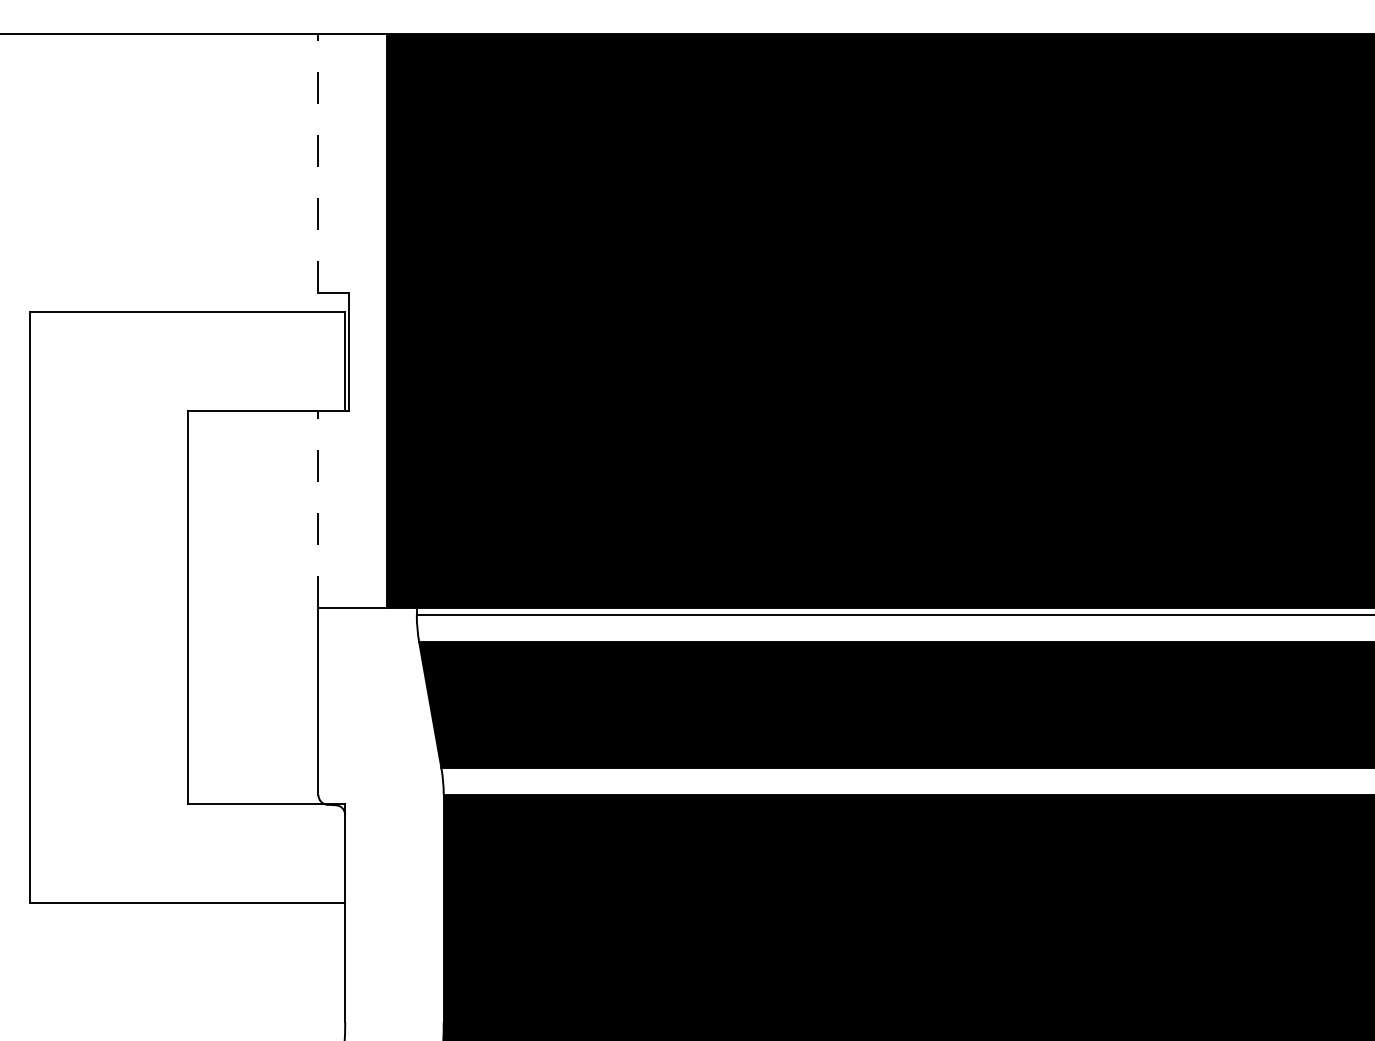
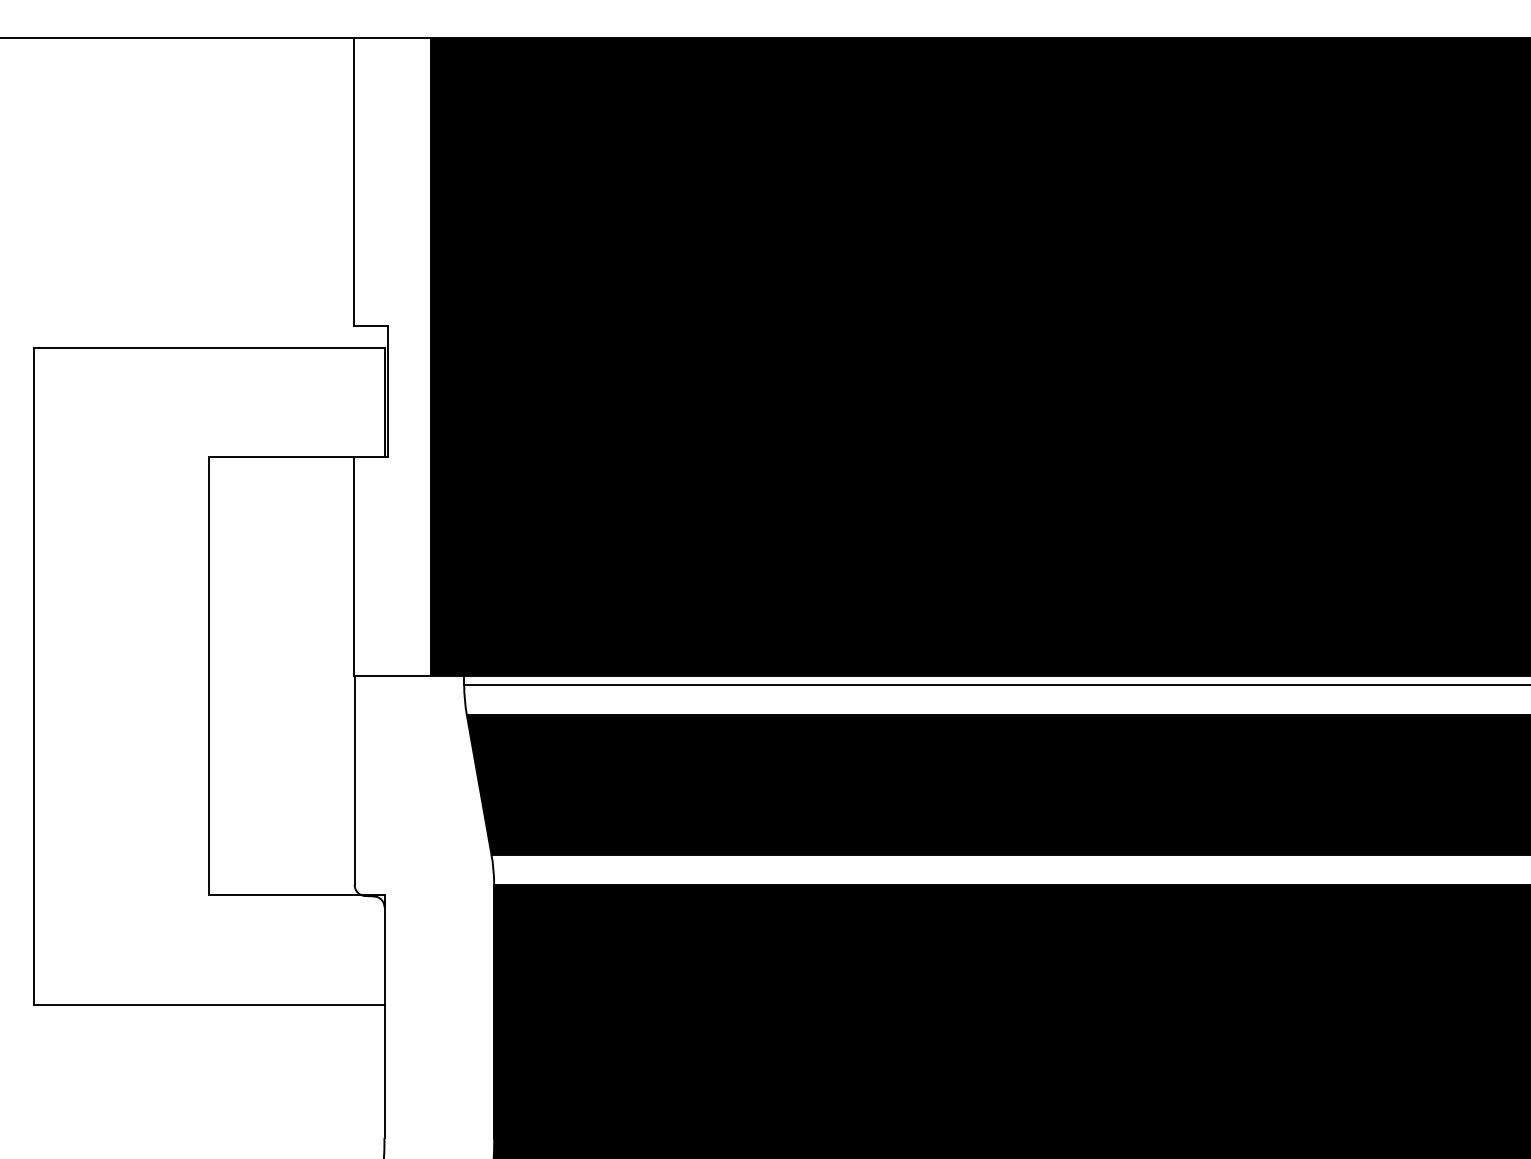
line: (317, 162) -> (353, 181), dashed -> solid
line: (317, 508) -> (353, 566), dashed -> solid

